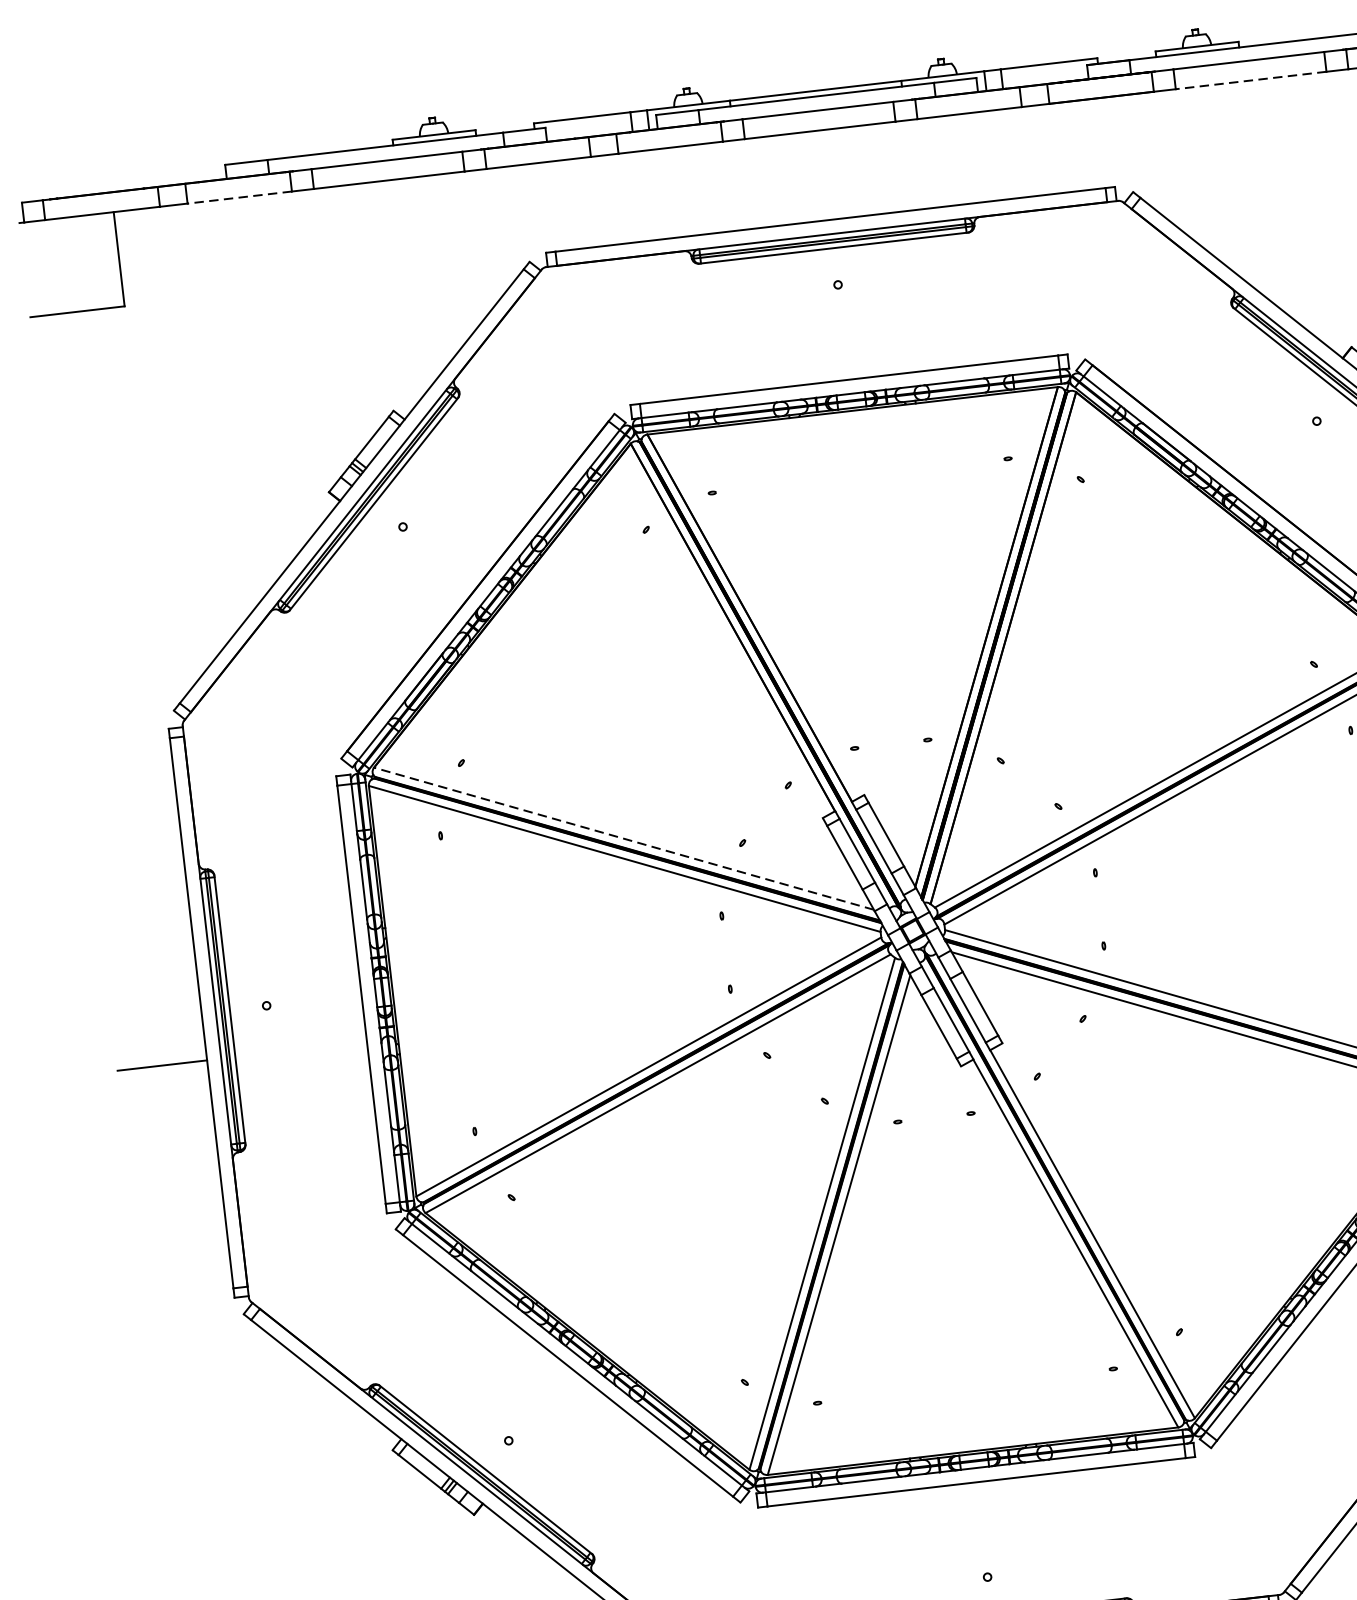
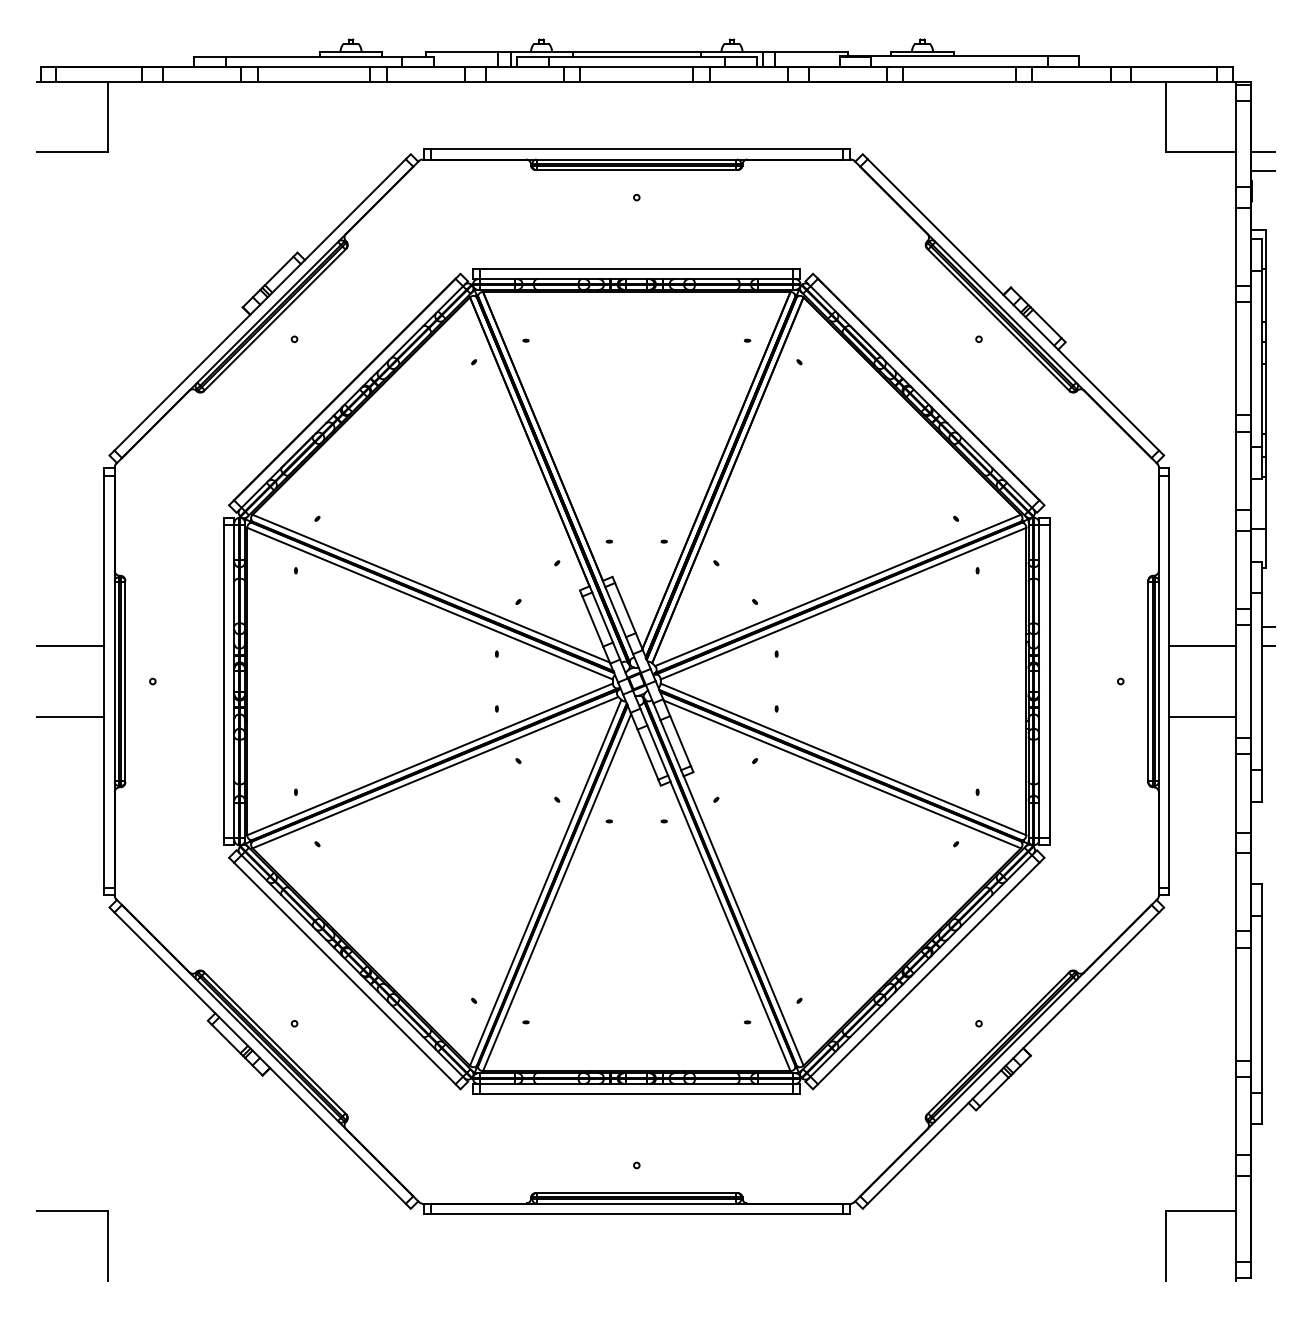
line: (1251, 79) -> (959, 81), dashed -> solid
line: (238, 197) -> (201, 81), dashed -> solid
line: (623, 838) -> (430, 588), dashed -> solid
line: (151, 971) -> (70, 646), added

